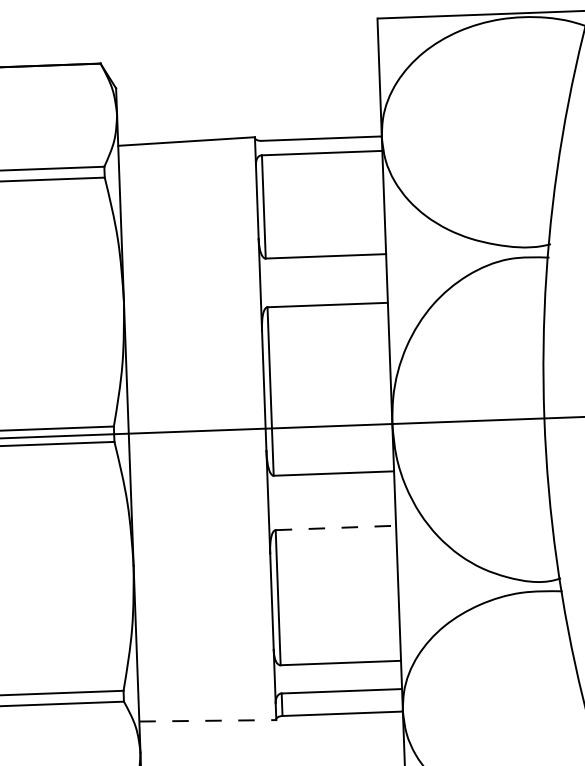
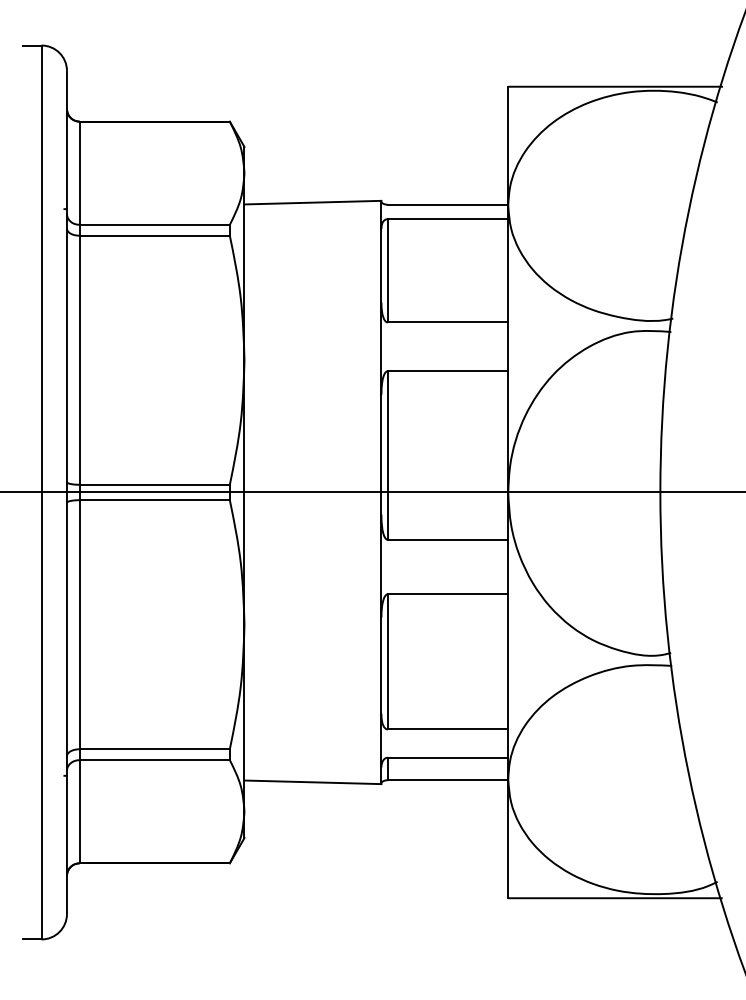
line: (336, 528) -> (448, 594), dashed -> solid
line: (208, 720) -> (313, 782), dashed -> solid

